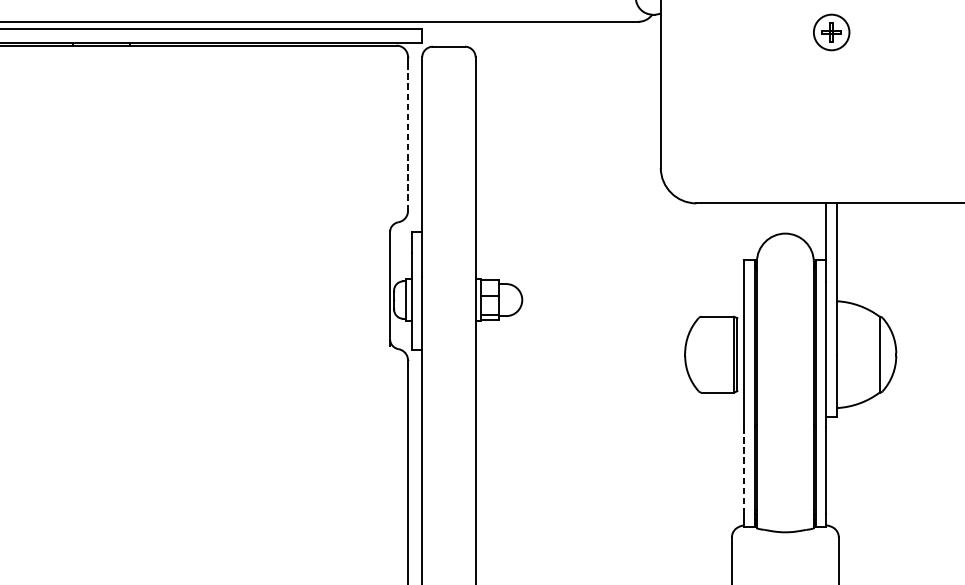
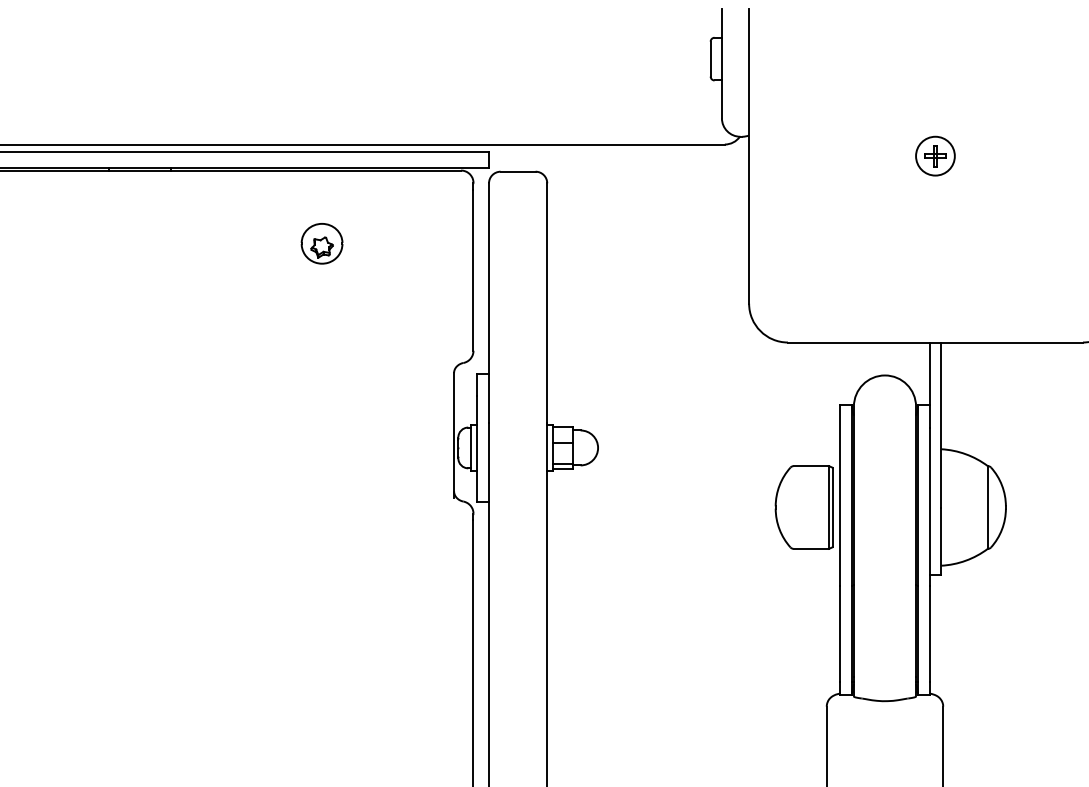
part: (268, 112) -> (321, 243), added
line: (408, 137) -> (473, 270), dashed -> solid
line: (744, 470) -> (840, 633), dashed -> solid

